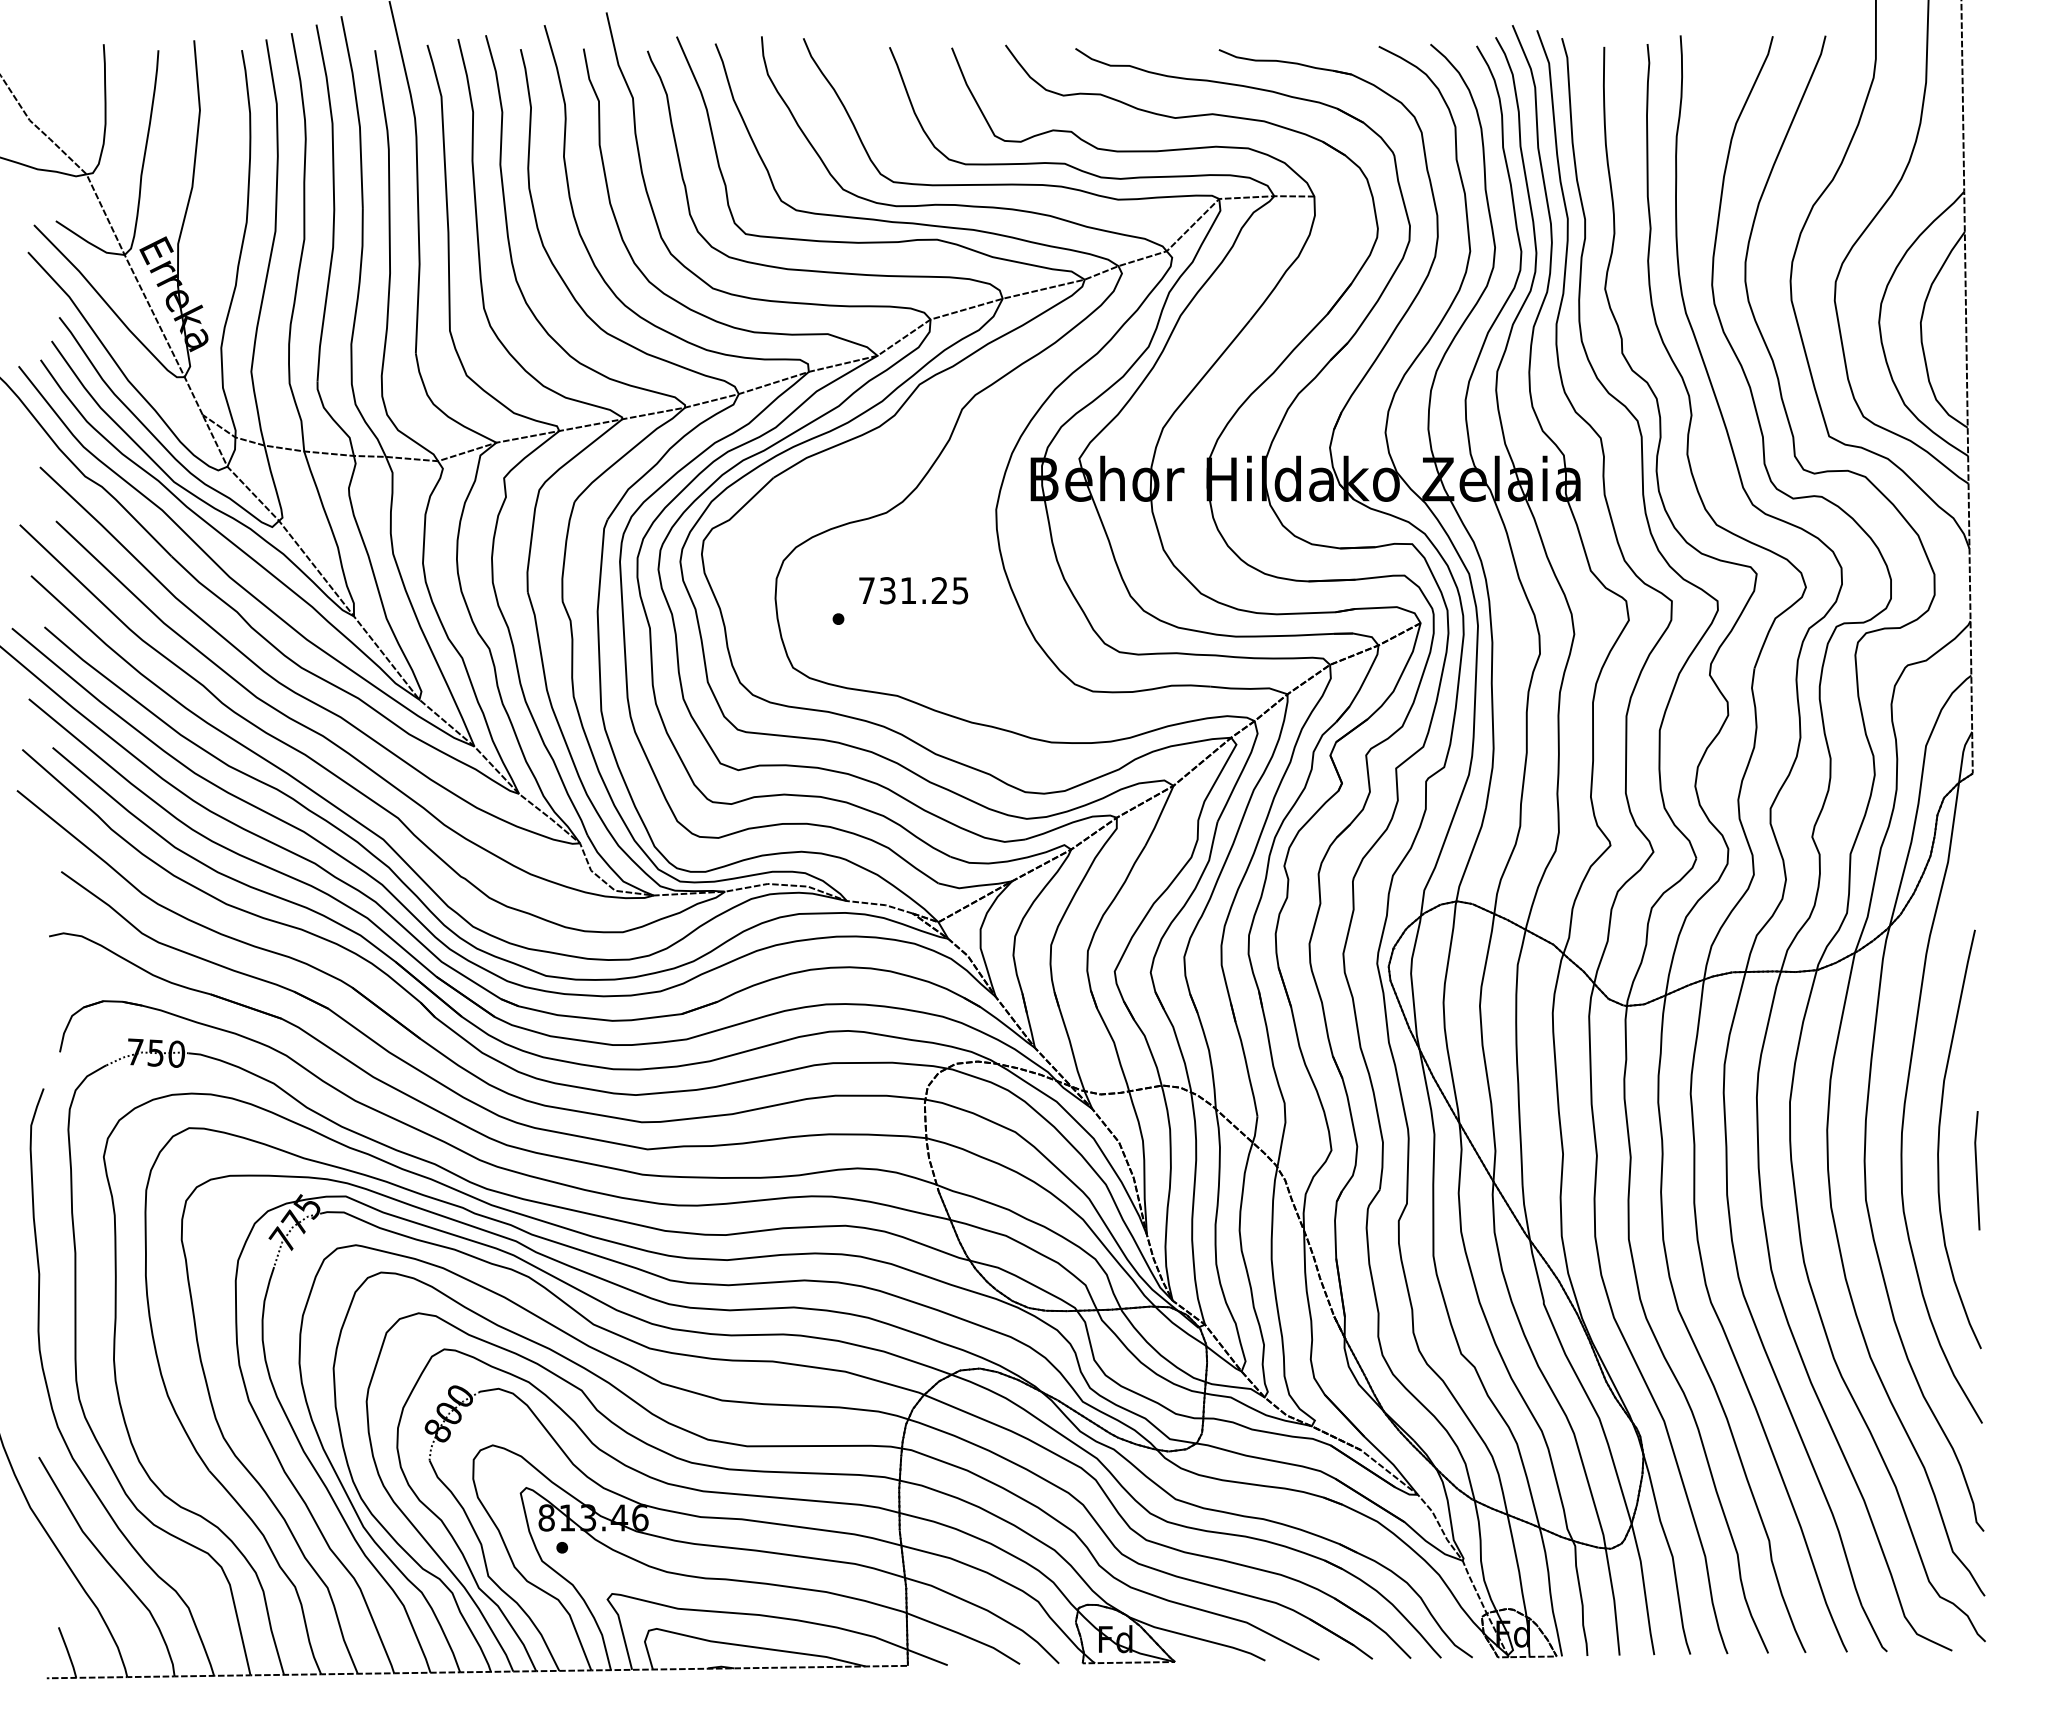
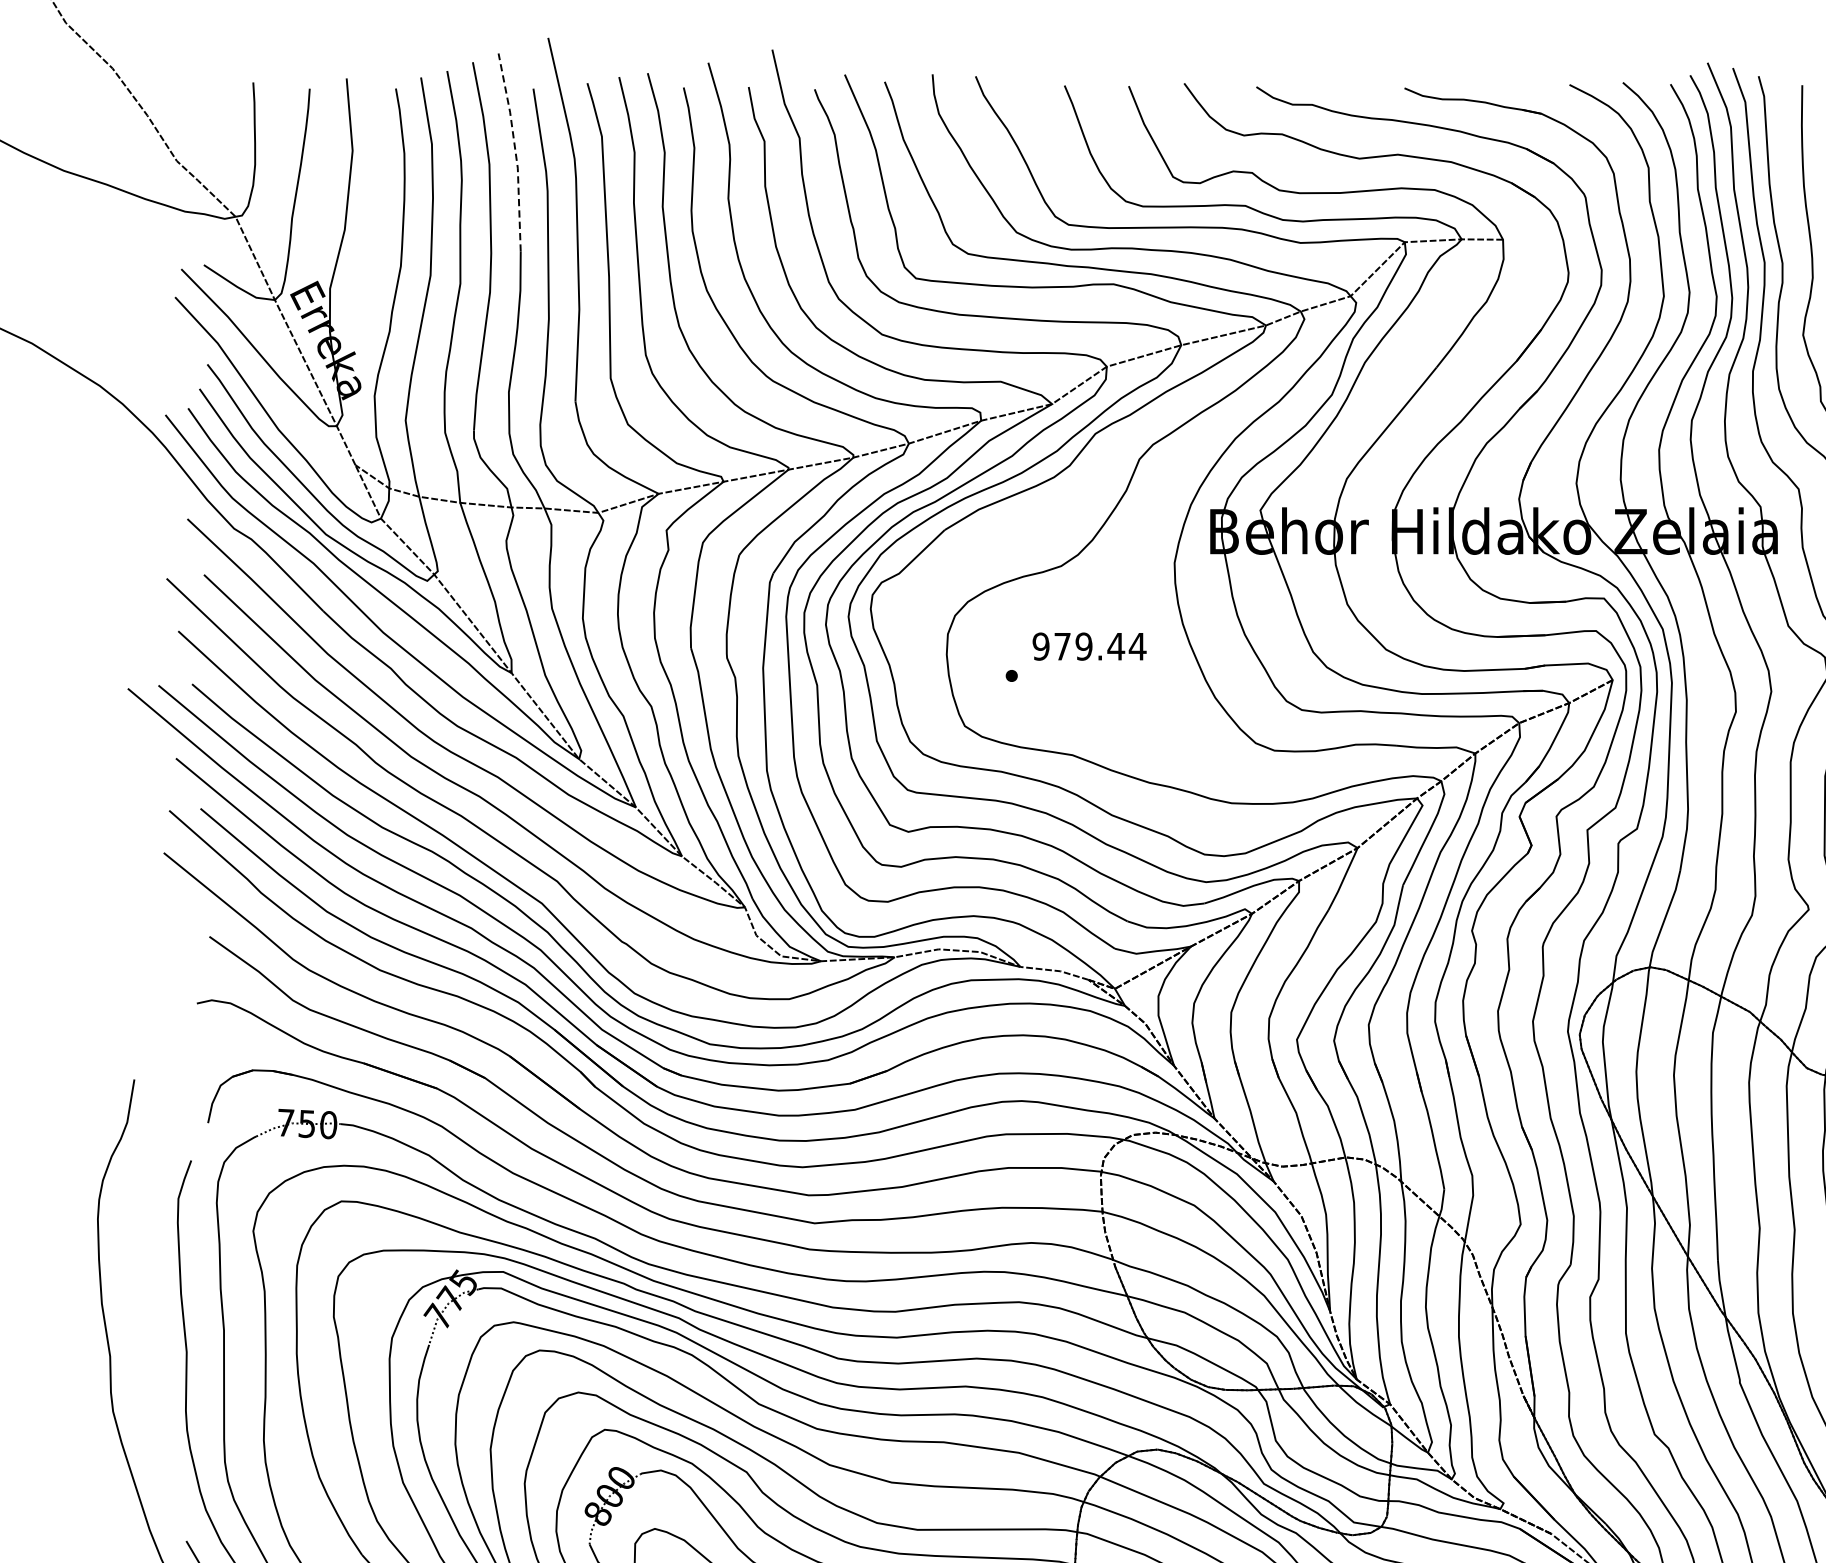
line: (357, 111) -> (515, 151), solid -> dashed
text: (913, 590) -> (1089, 646), 731.25 -> 979.44

